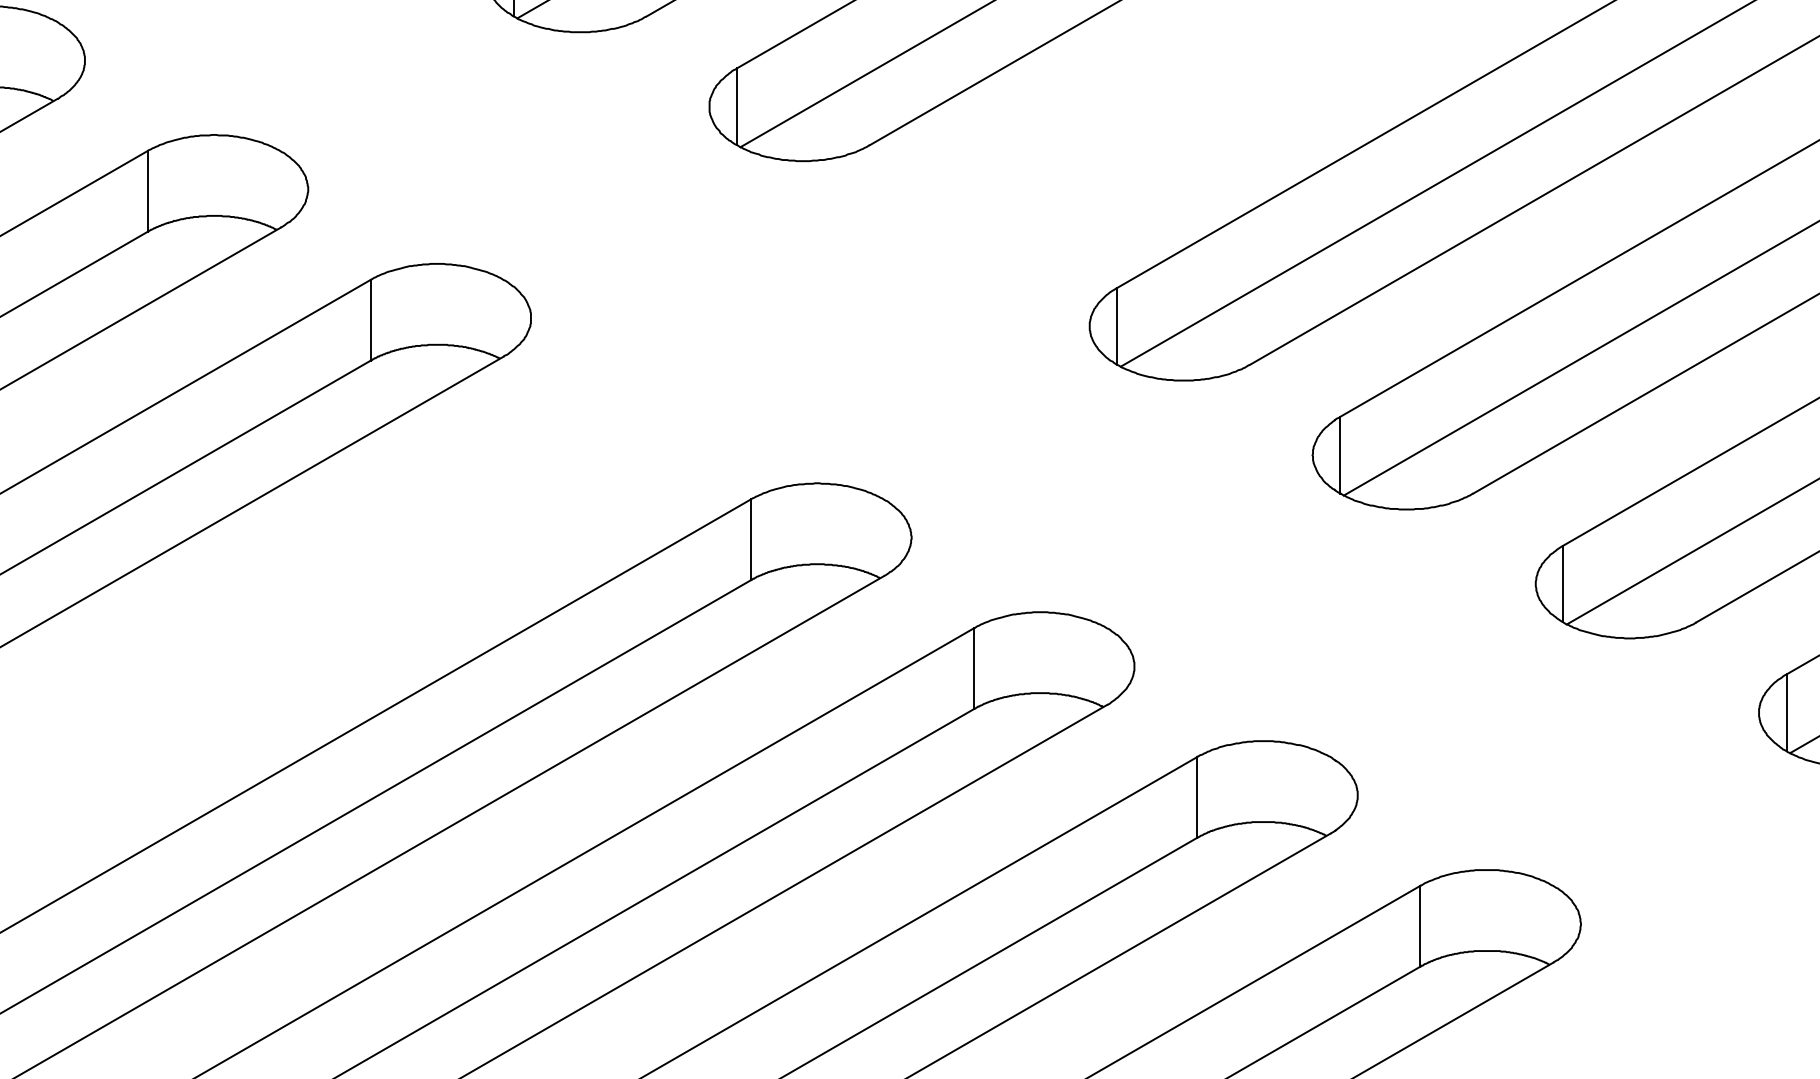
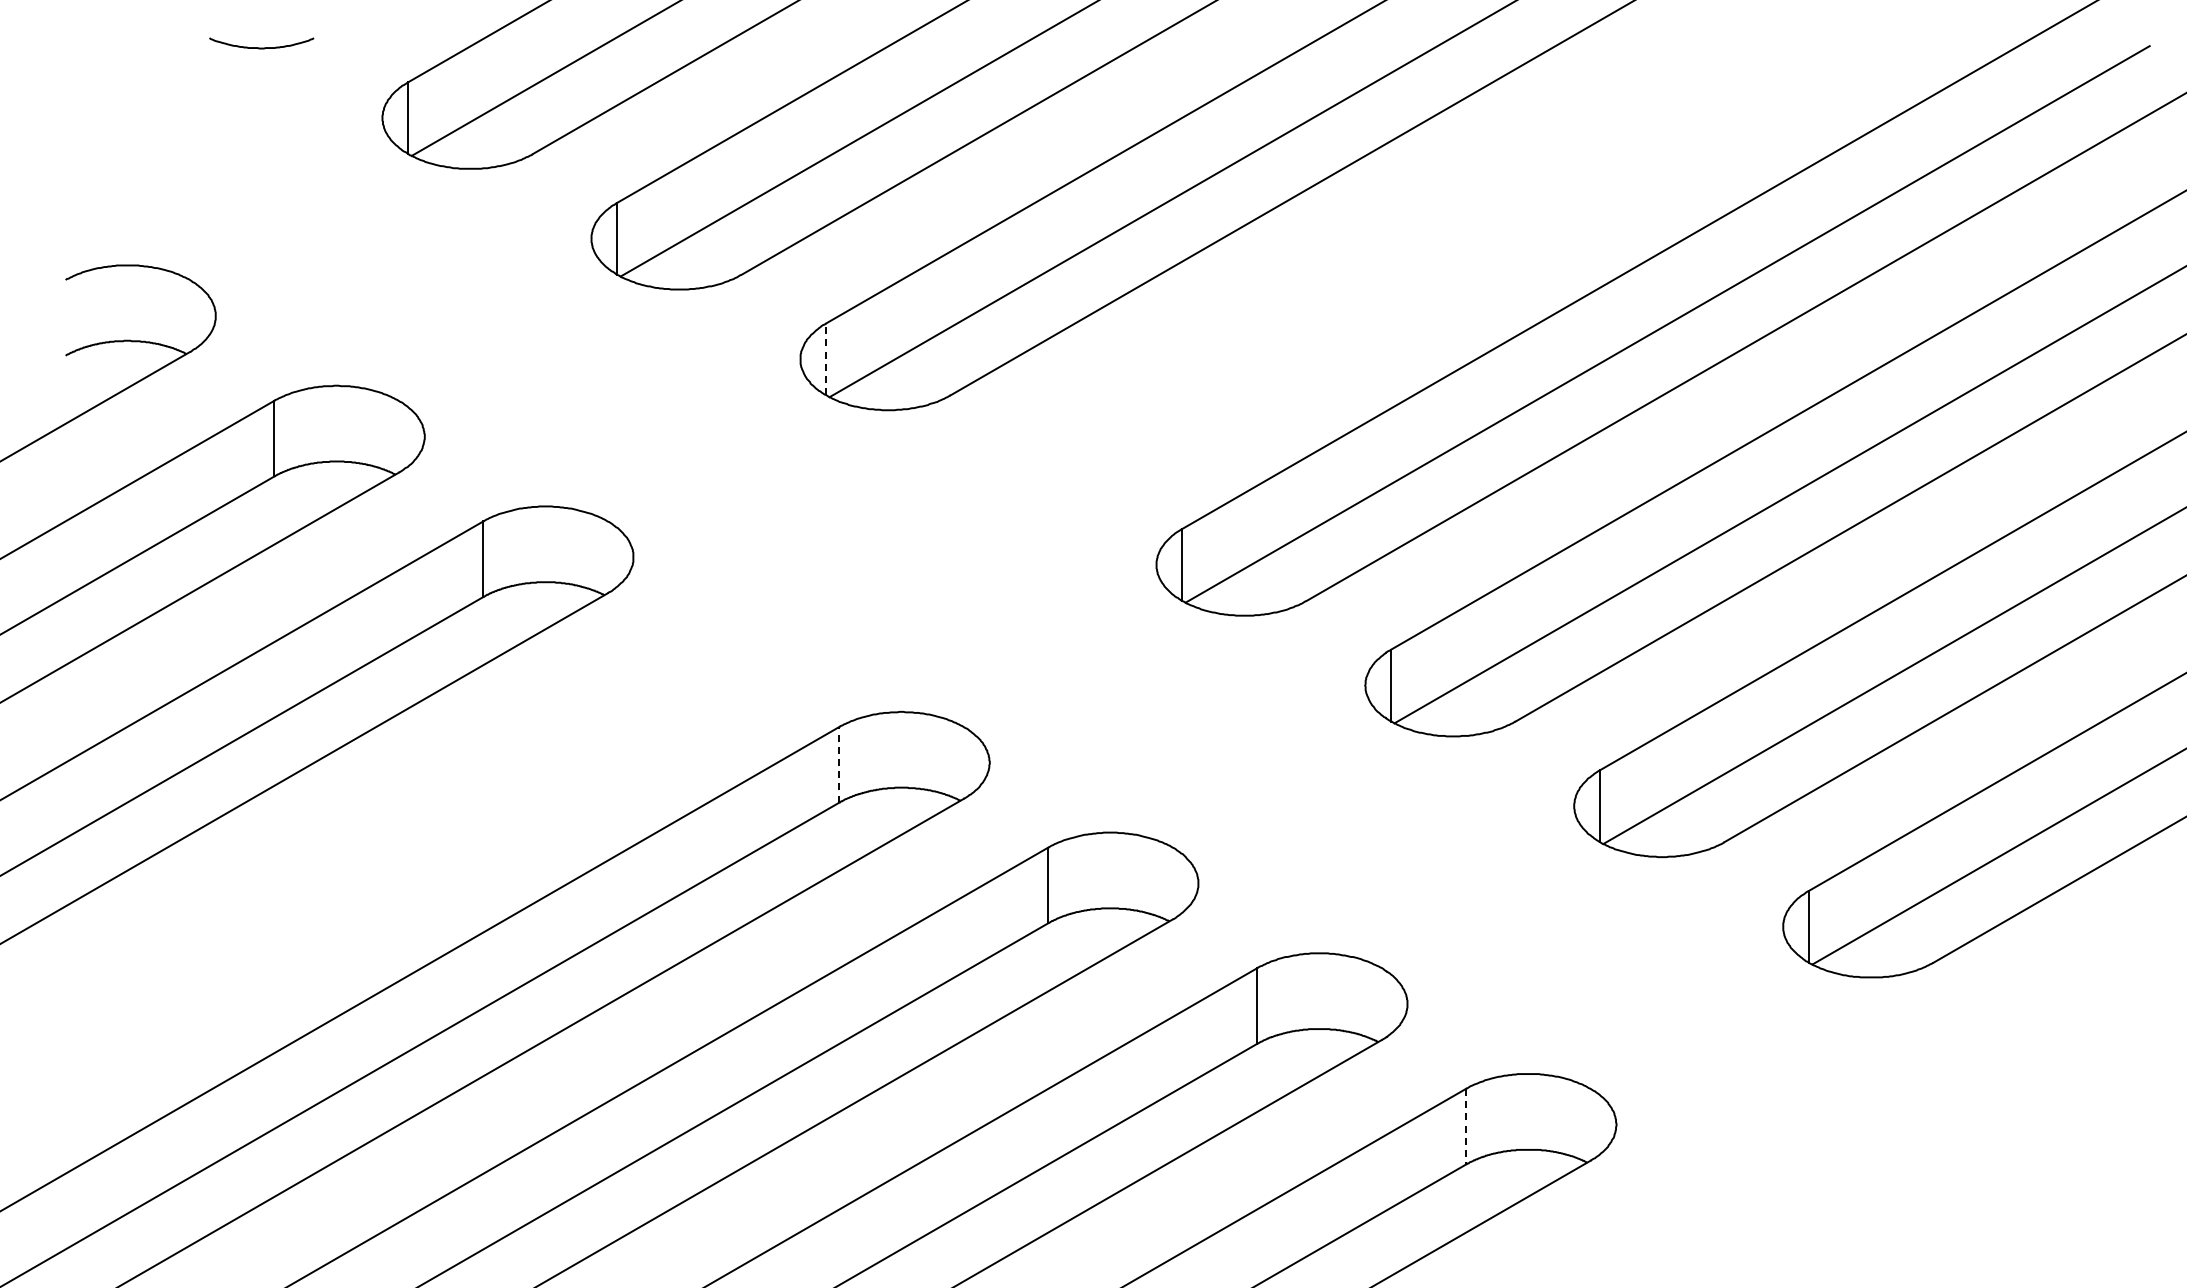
line: (737, 106) -> (826, 359), solid -> dashed
line: (751, 539) -> (839, 764), solid -> dashed
line: (1420, 926) -> (1466, 1126), solid -> dashed

